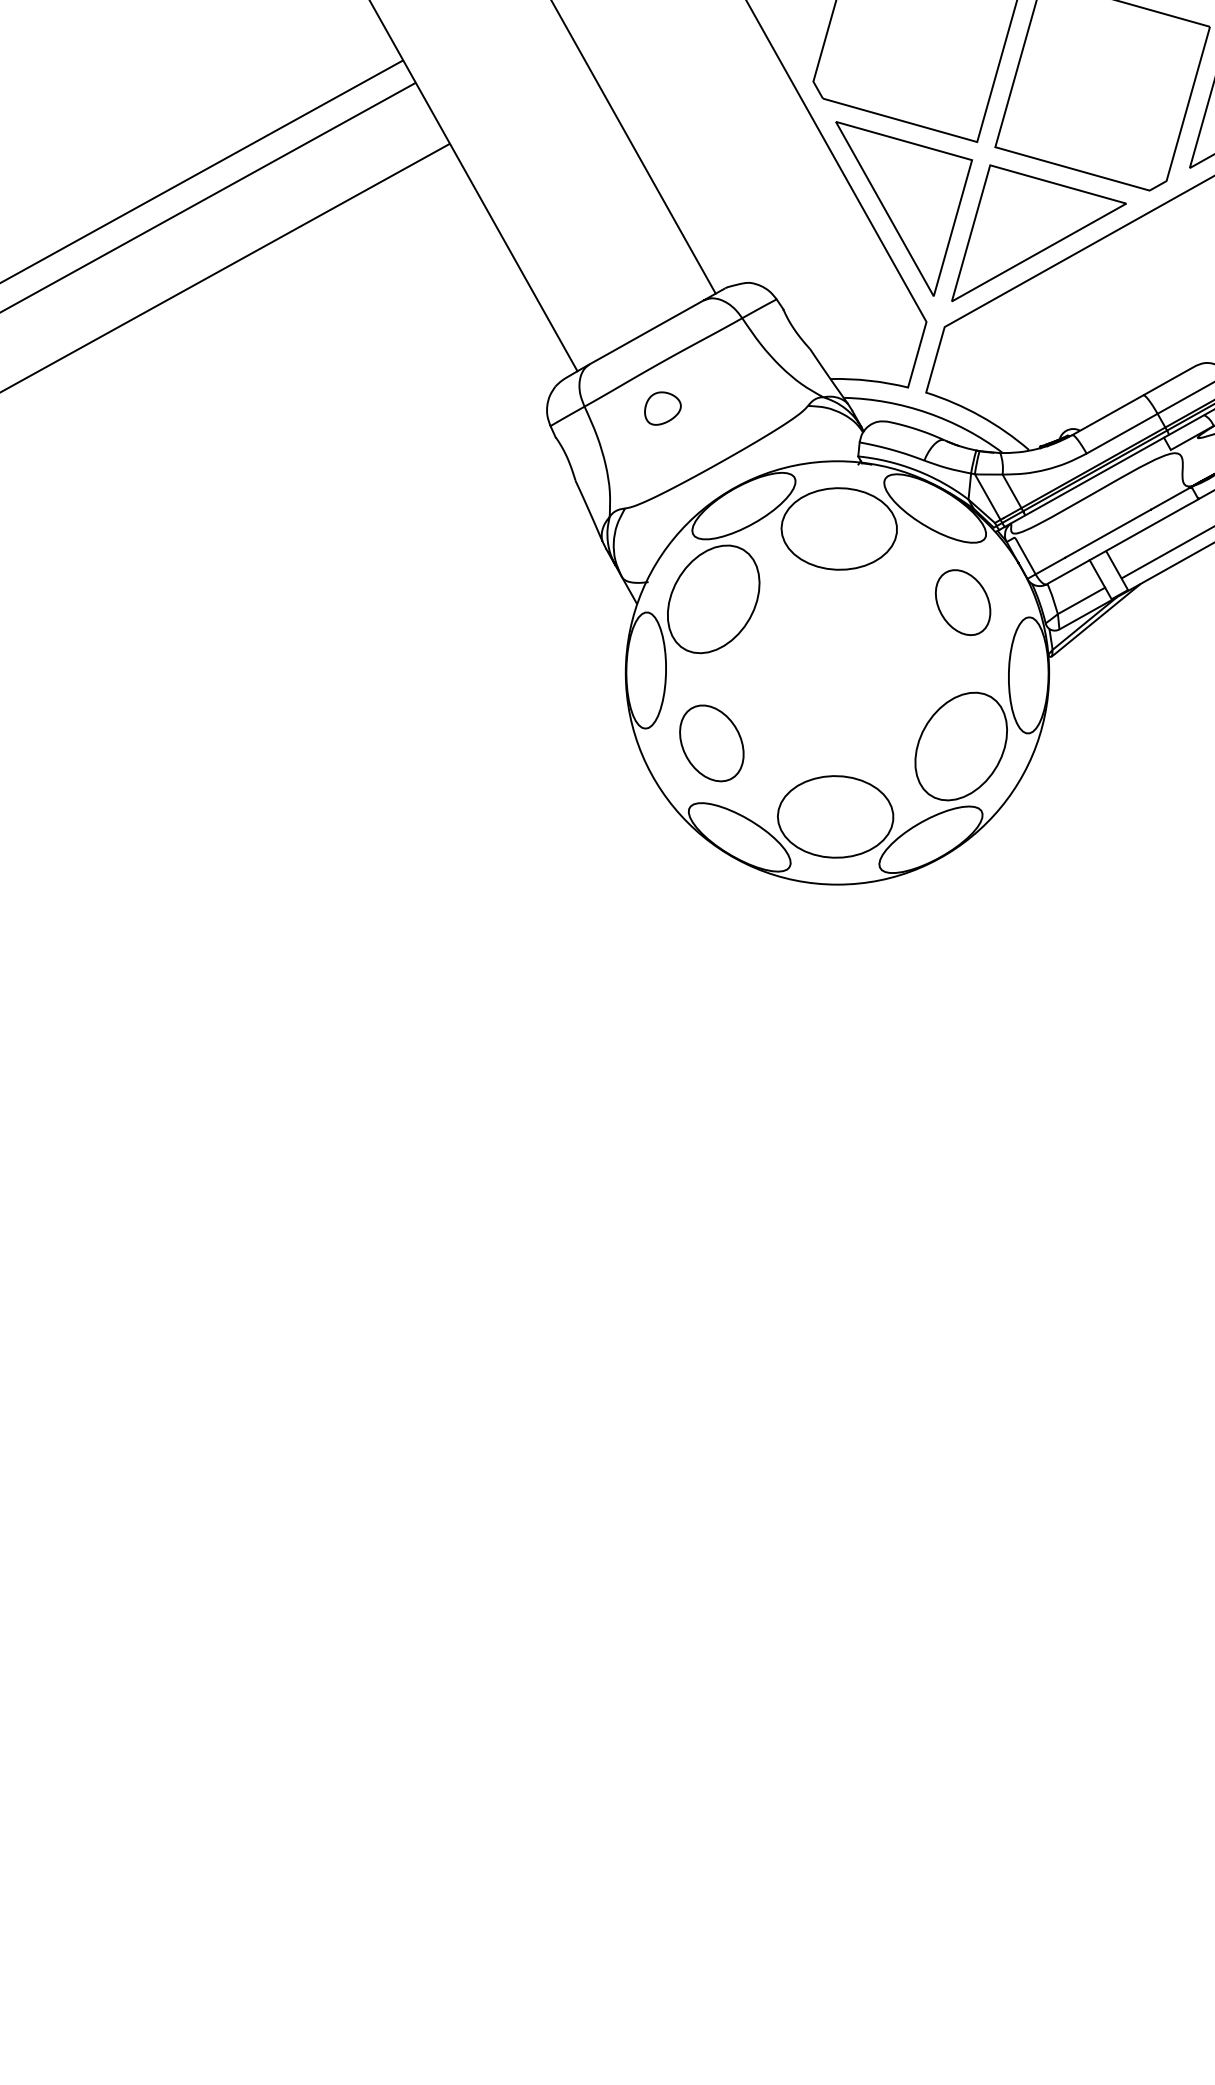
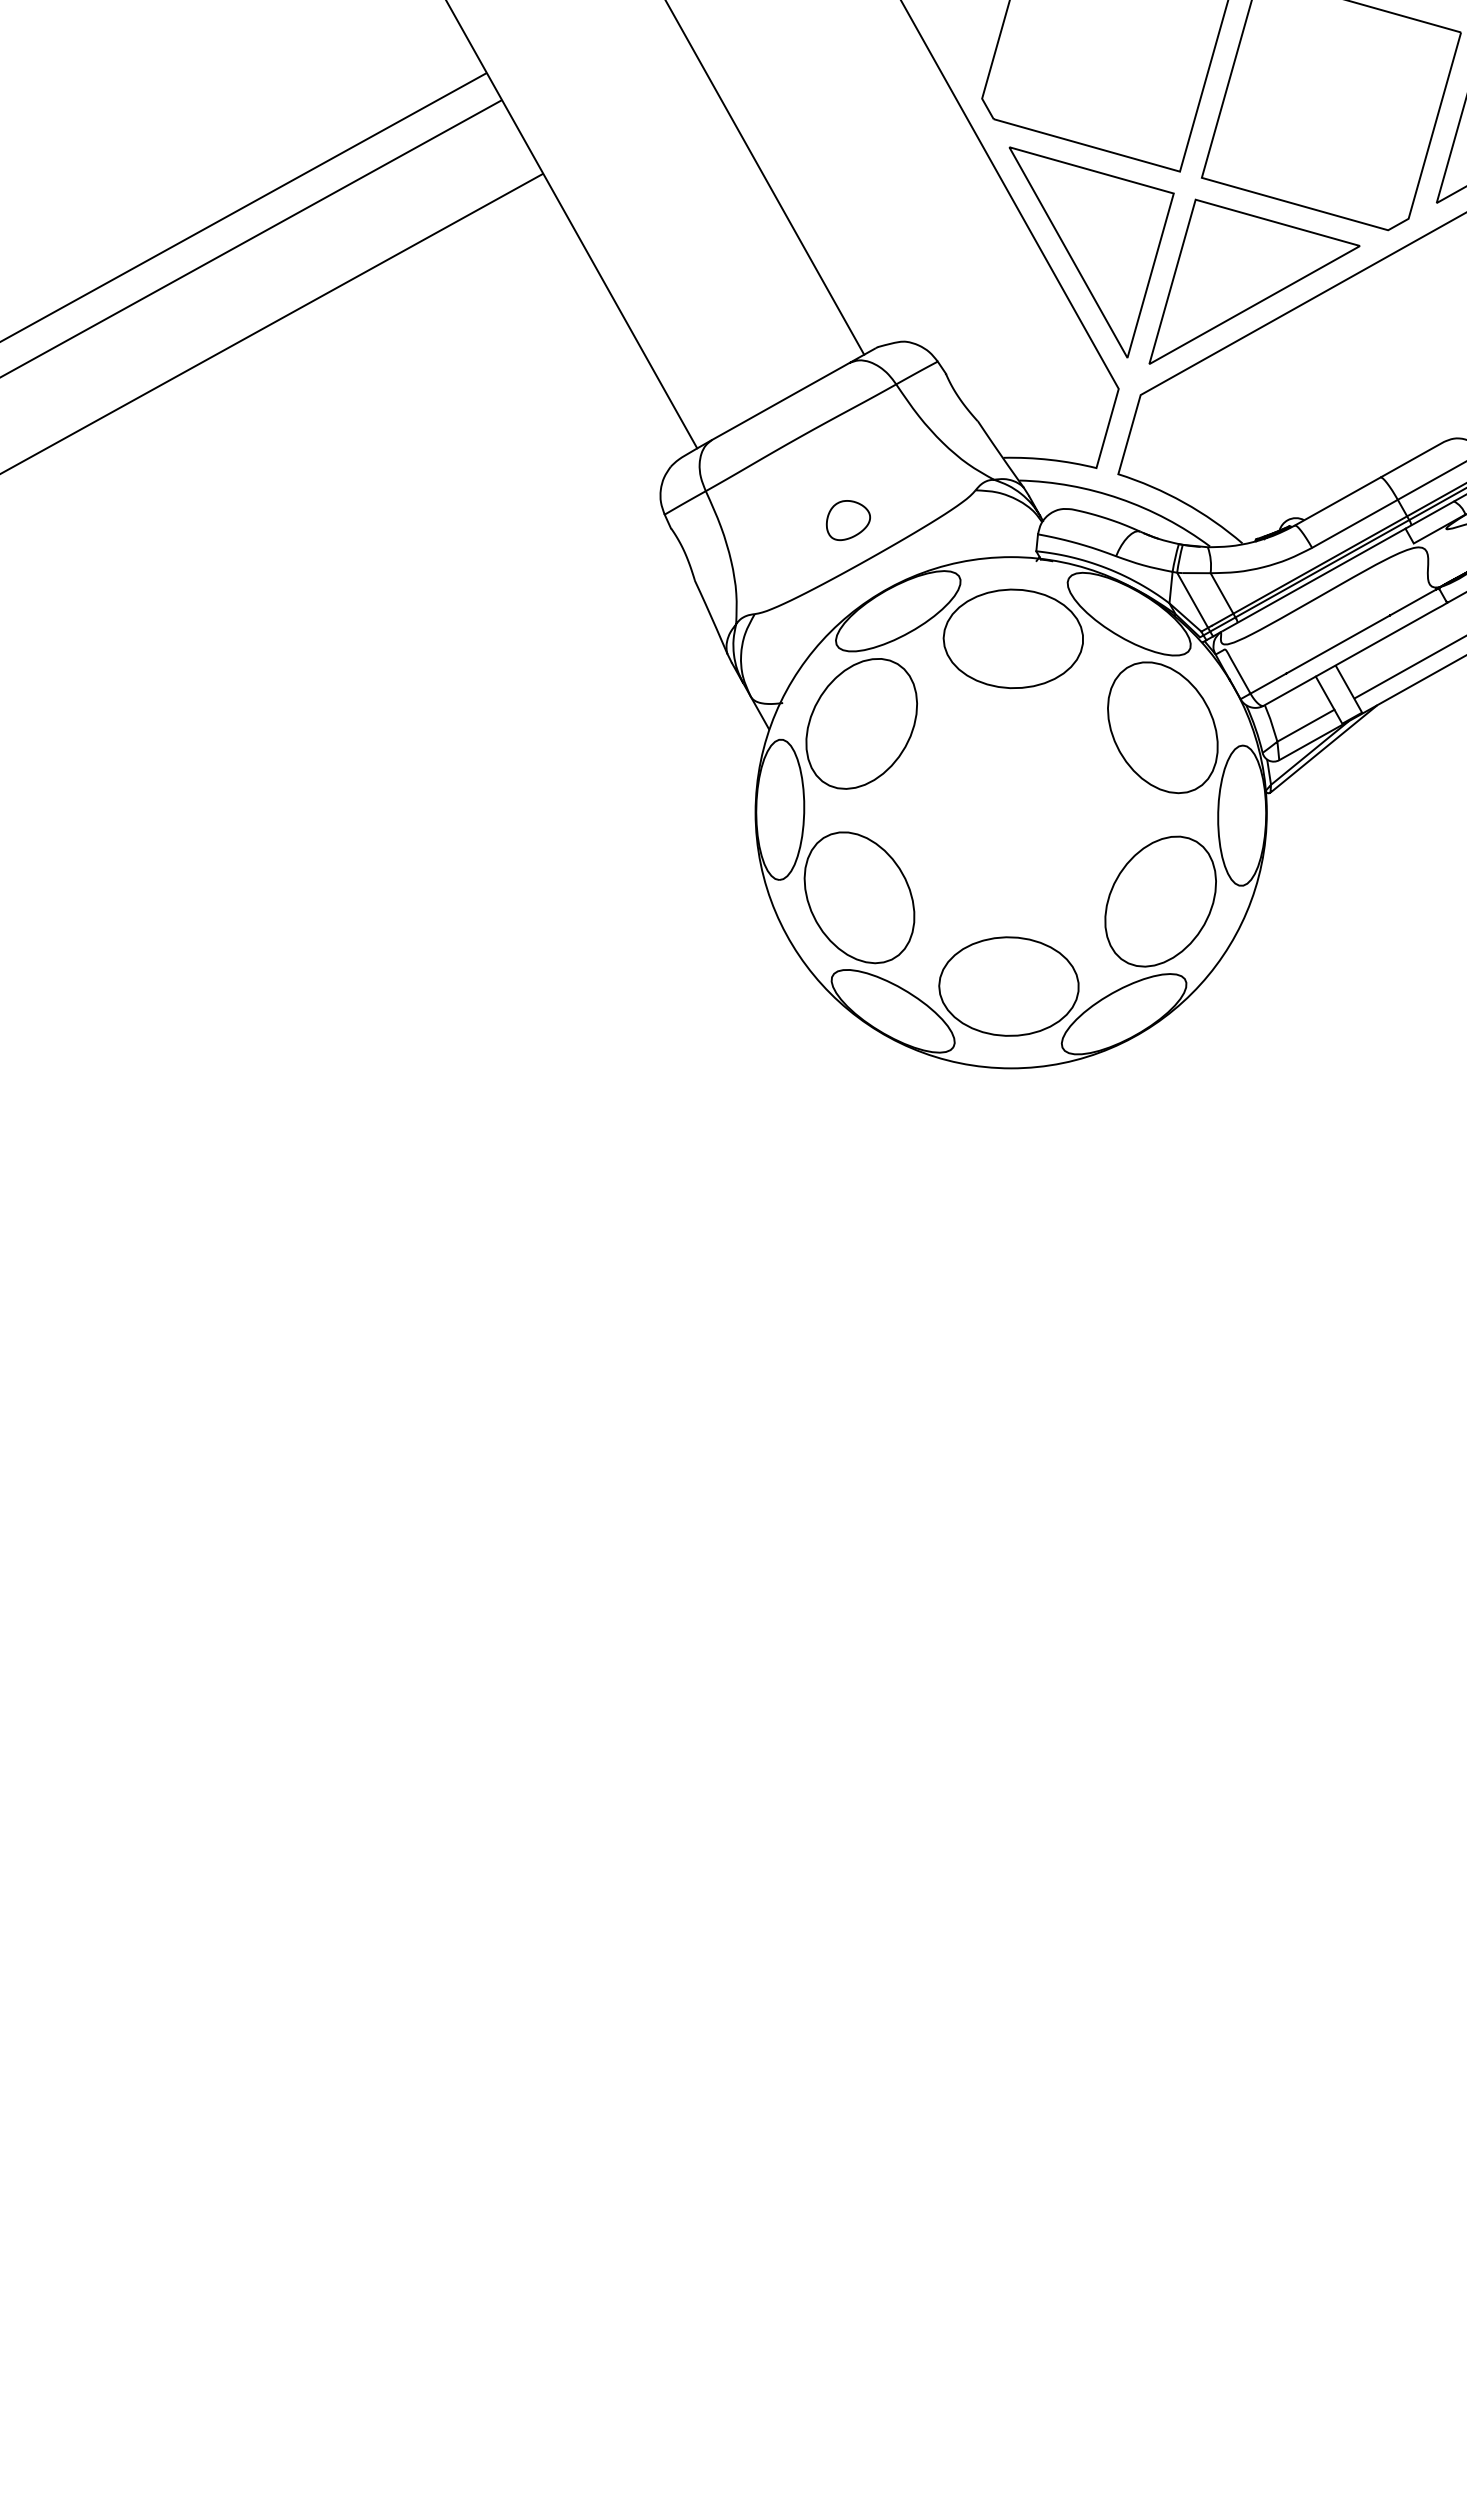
part: (662, 408) -> (847, 520), moved
part: (962, 602) -> (1162, 727), size x1.67
part: (711, 743) -> (859, 897), size x1.43

